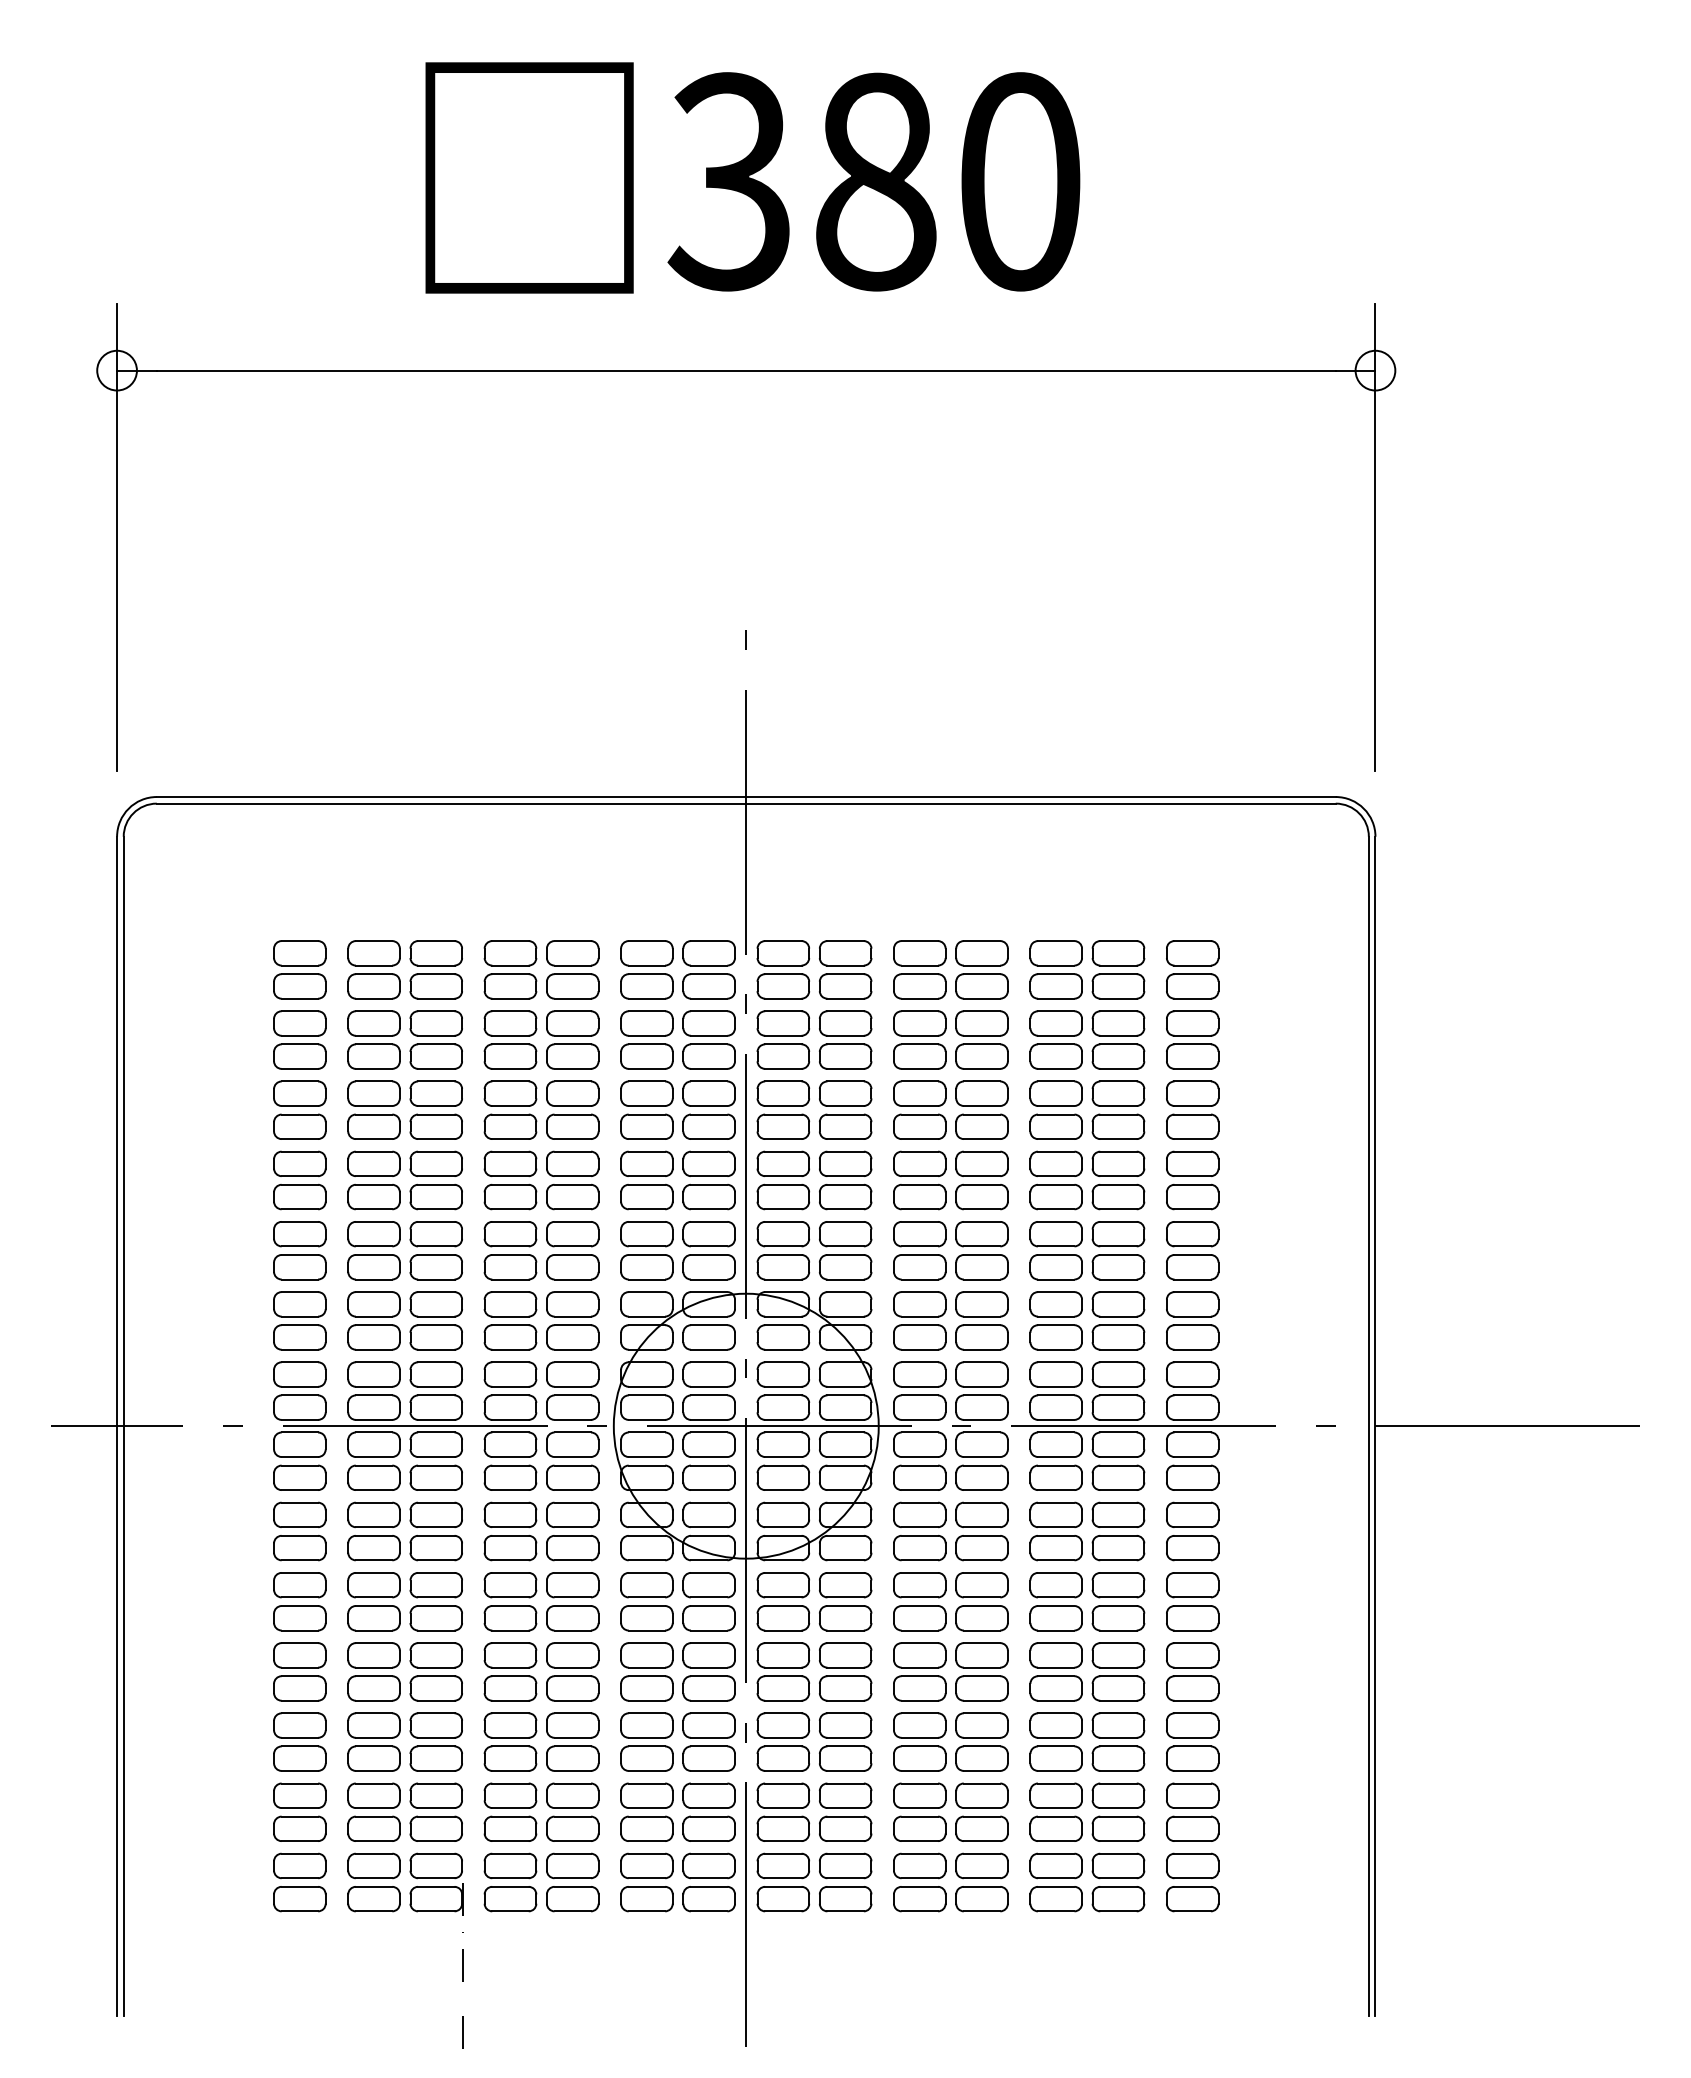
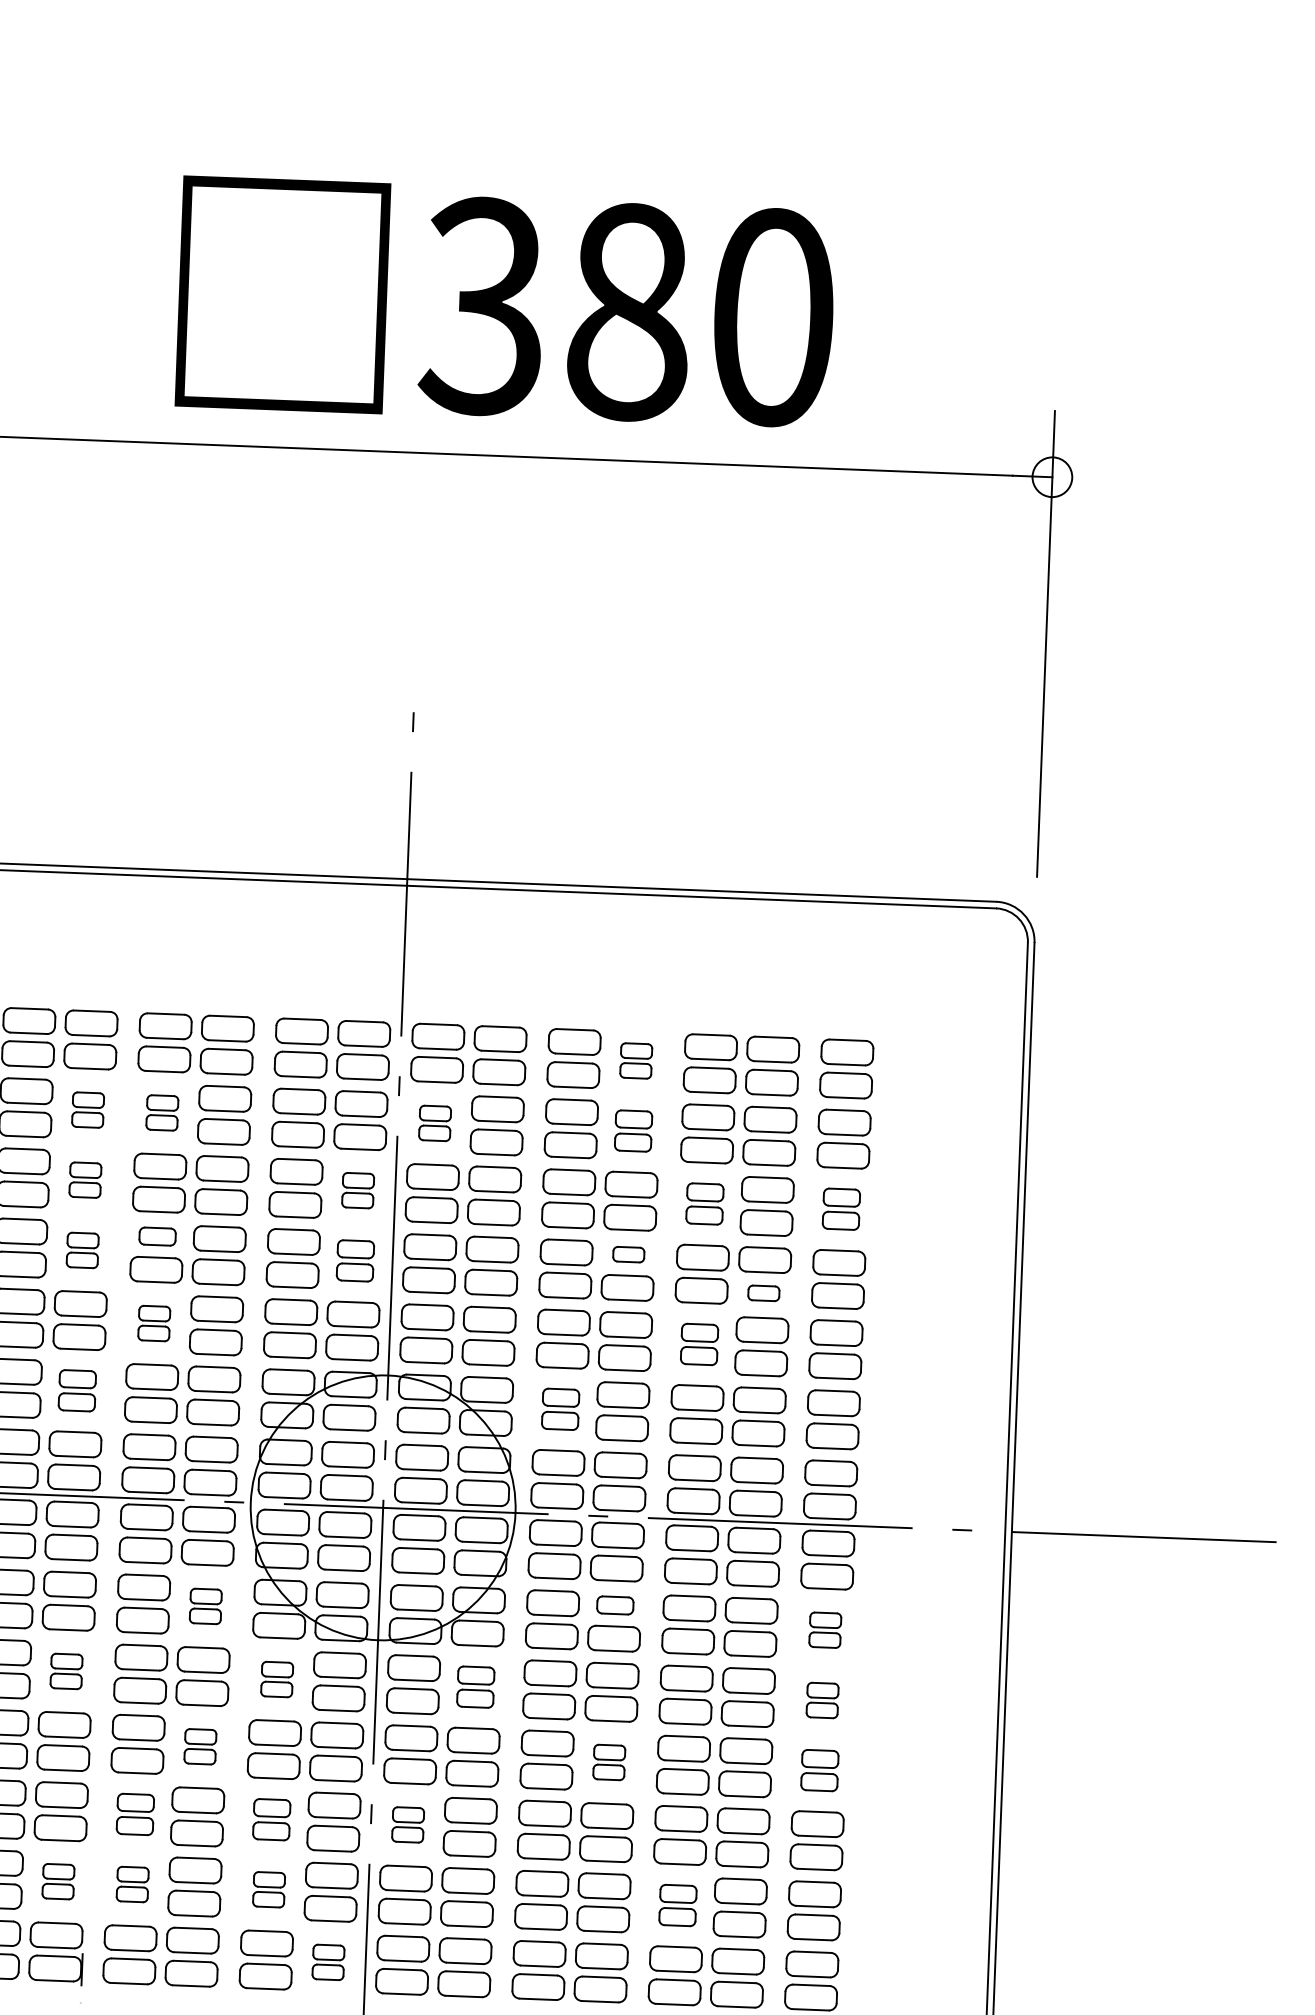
text: (752, 177) -> (505, 302), moved
part: (981, 969) -> (635, 1060), size x0.6
part: (435, 1039) -> (87, 1109), size x0.6
part: (510, 1039) -> (162, 1112), size x0.6
part: (783, 1039) -> (435, 1122), size x0.6
part: (981, 1039) -> (633, 1130), size x0.7
part: (435, 1109) -> (84, 1179), size x0.6
part: (708, 1109) -> (357, 1189), size x0.6
part: (1055, 1109) -> (704, 1203), size x0.7
part: (1192, 1109) -> (841, 1208), size x0.7
part: (510, 1163) -> (157, 1236), size x0.7
part: (981, 1163) -> (628, 1254), size x0.6
part: (435, 1180) -> (82, 1250), size x0.6
part: (708, 1180) -> (354, 1260), size x0.7
part: (1118, 1197) -> (763, 1293), size x0.6
part: (510, 1250) -> (154, 1323), size x0.6
part: (1055, 1250) -> (698, 1344), size x0.7
part: (435, 1320) -> (76, 1390), size x0.7
part: (919, 1320) -> (560, 1408), size x0.7
part: (981, 1514) -> (614, 1605), size x0.7
part: (572, 1531) -> (205, 1606), size x0.6
part: (1192, 1531) -> (825, 1630), size x0.6
part: (435, 1601) -> (65, 1671), size x0.6
part: (646, 1601) -> (276, 1679), size x0.6
part: (845, 1601) -> (475, 1686), size x0.7
part: (1192, 1601) -> (822, 1700), size x0.6
part: (572, 1671) -> (200, 1746), size x0.6
part: (981, 1671) -> (608, 1762), size x0.6
part: (1192, 1671) -> (819, 1770), size x0.7
part: (510, 1741) -> (135, 1813), size x0.7
part: (646, 1741) -> (271, 1819), size x0.7
part: (783, 1741) -> (408, 1824), size x0.6
part: (435, 1811) -> (57, 1880), size x0.6
part: (510, 1811) -> (132, 1883), size x0.6
part: (646, 1811) -> (268, 1889), size x0.6
part: (1055, 1811) -> (677, 1904), size x0.7
part: (708, 1882) -> (327, 1962), size x0.6

